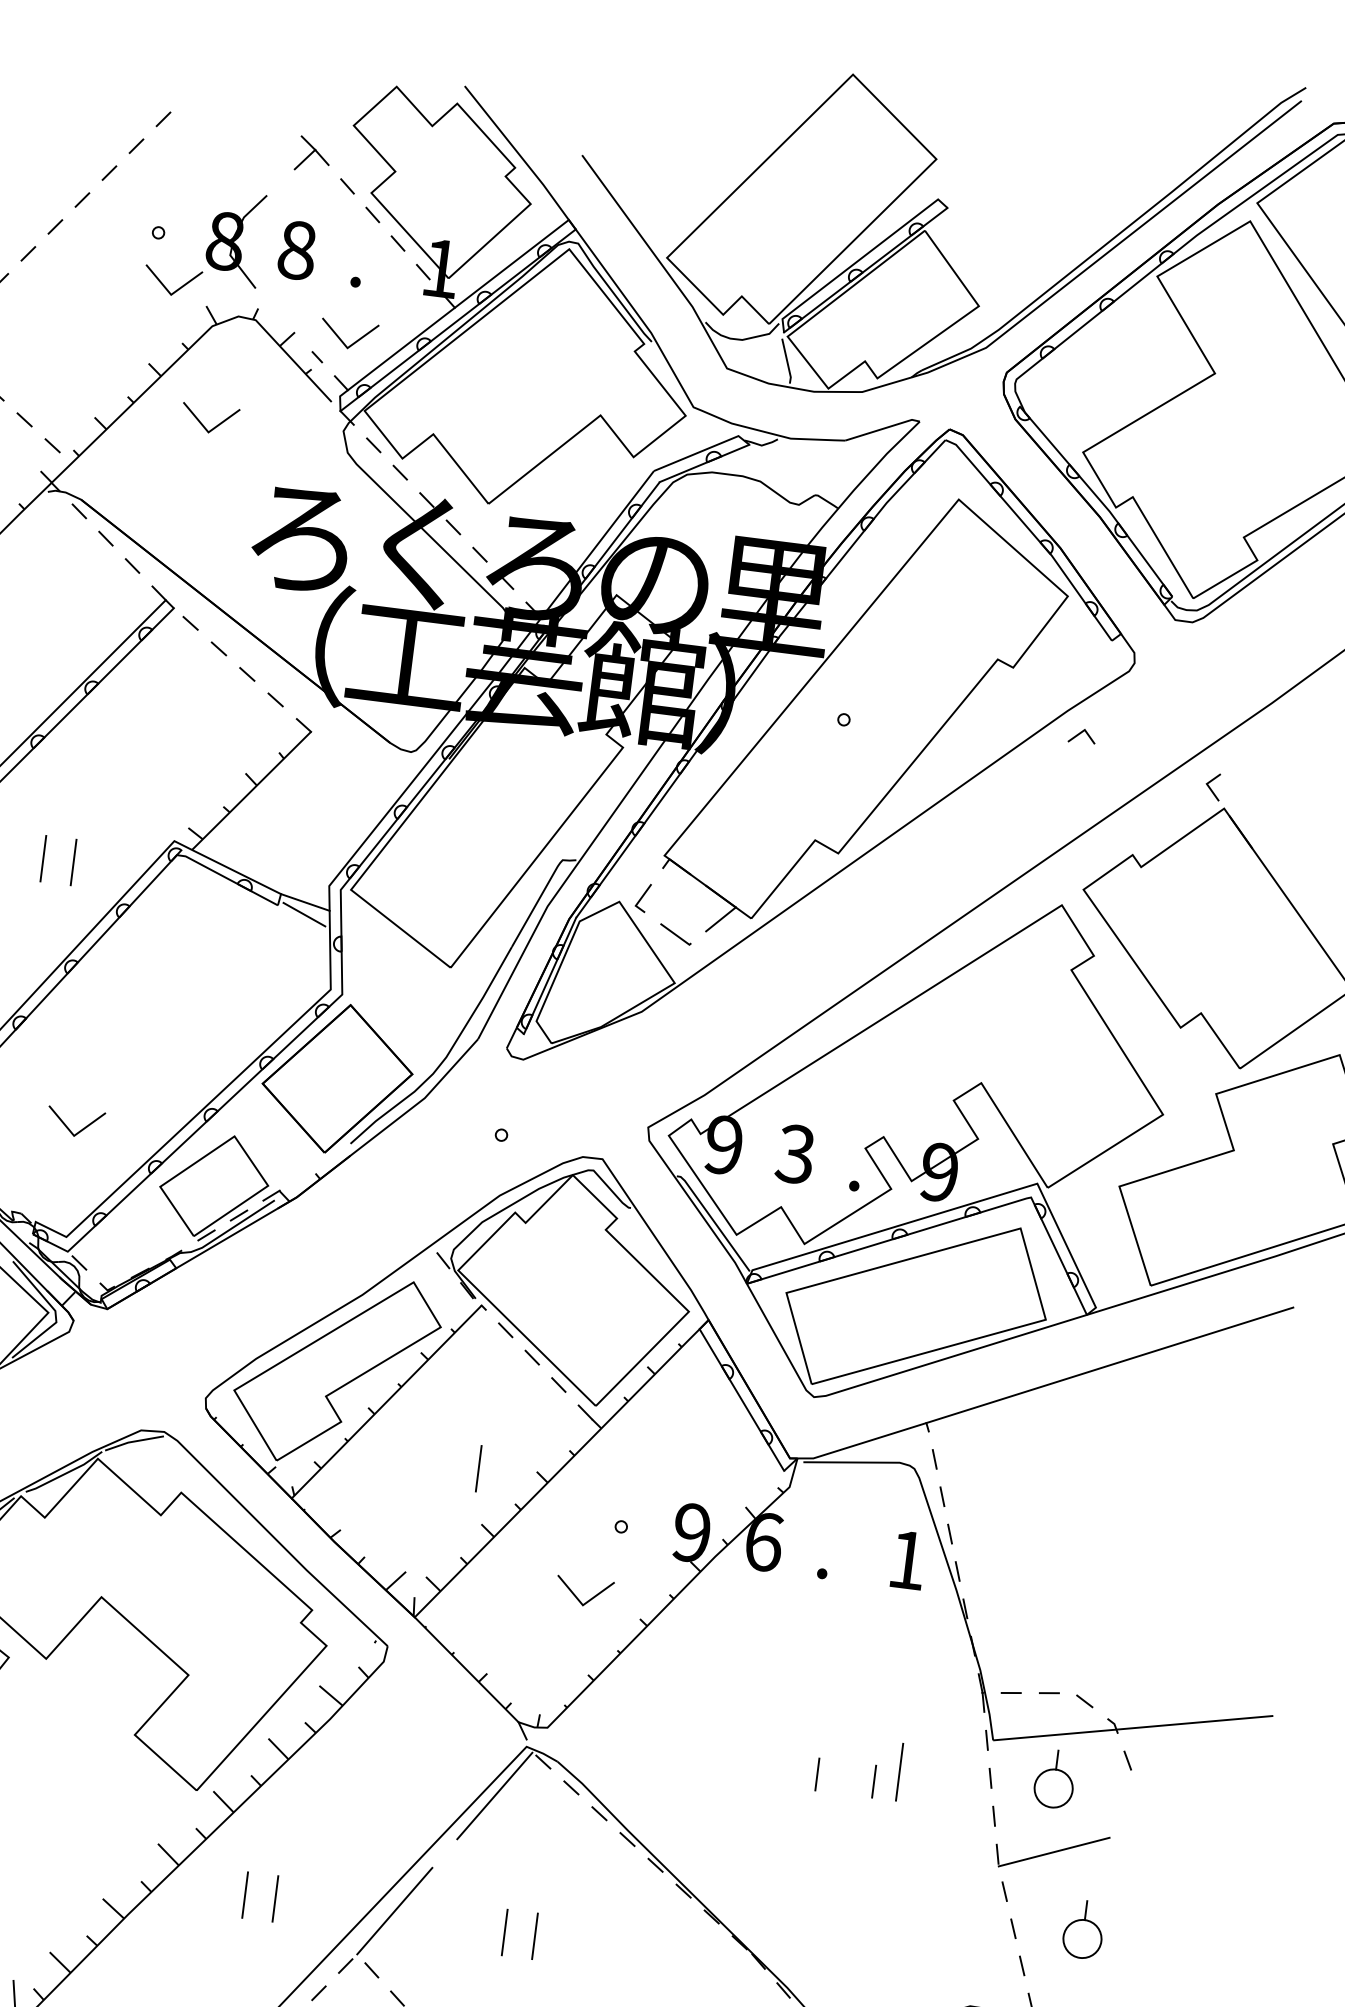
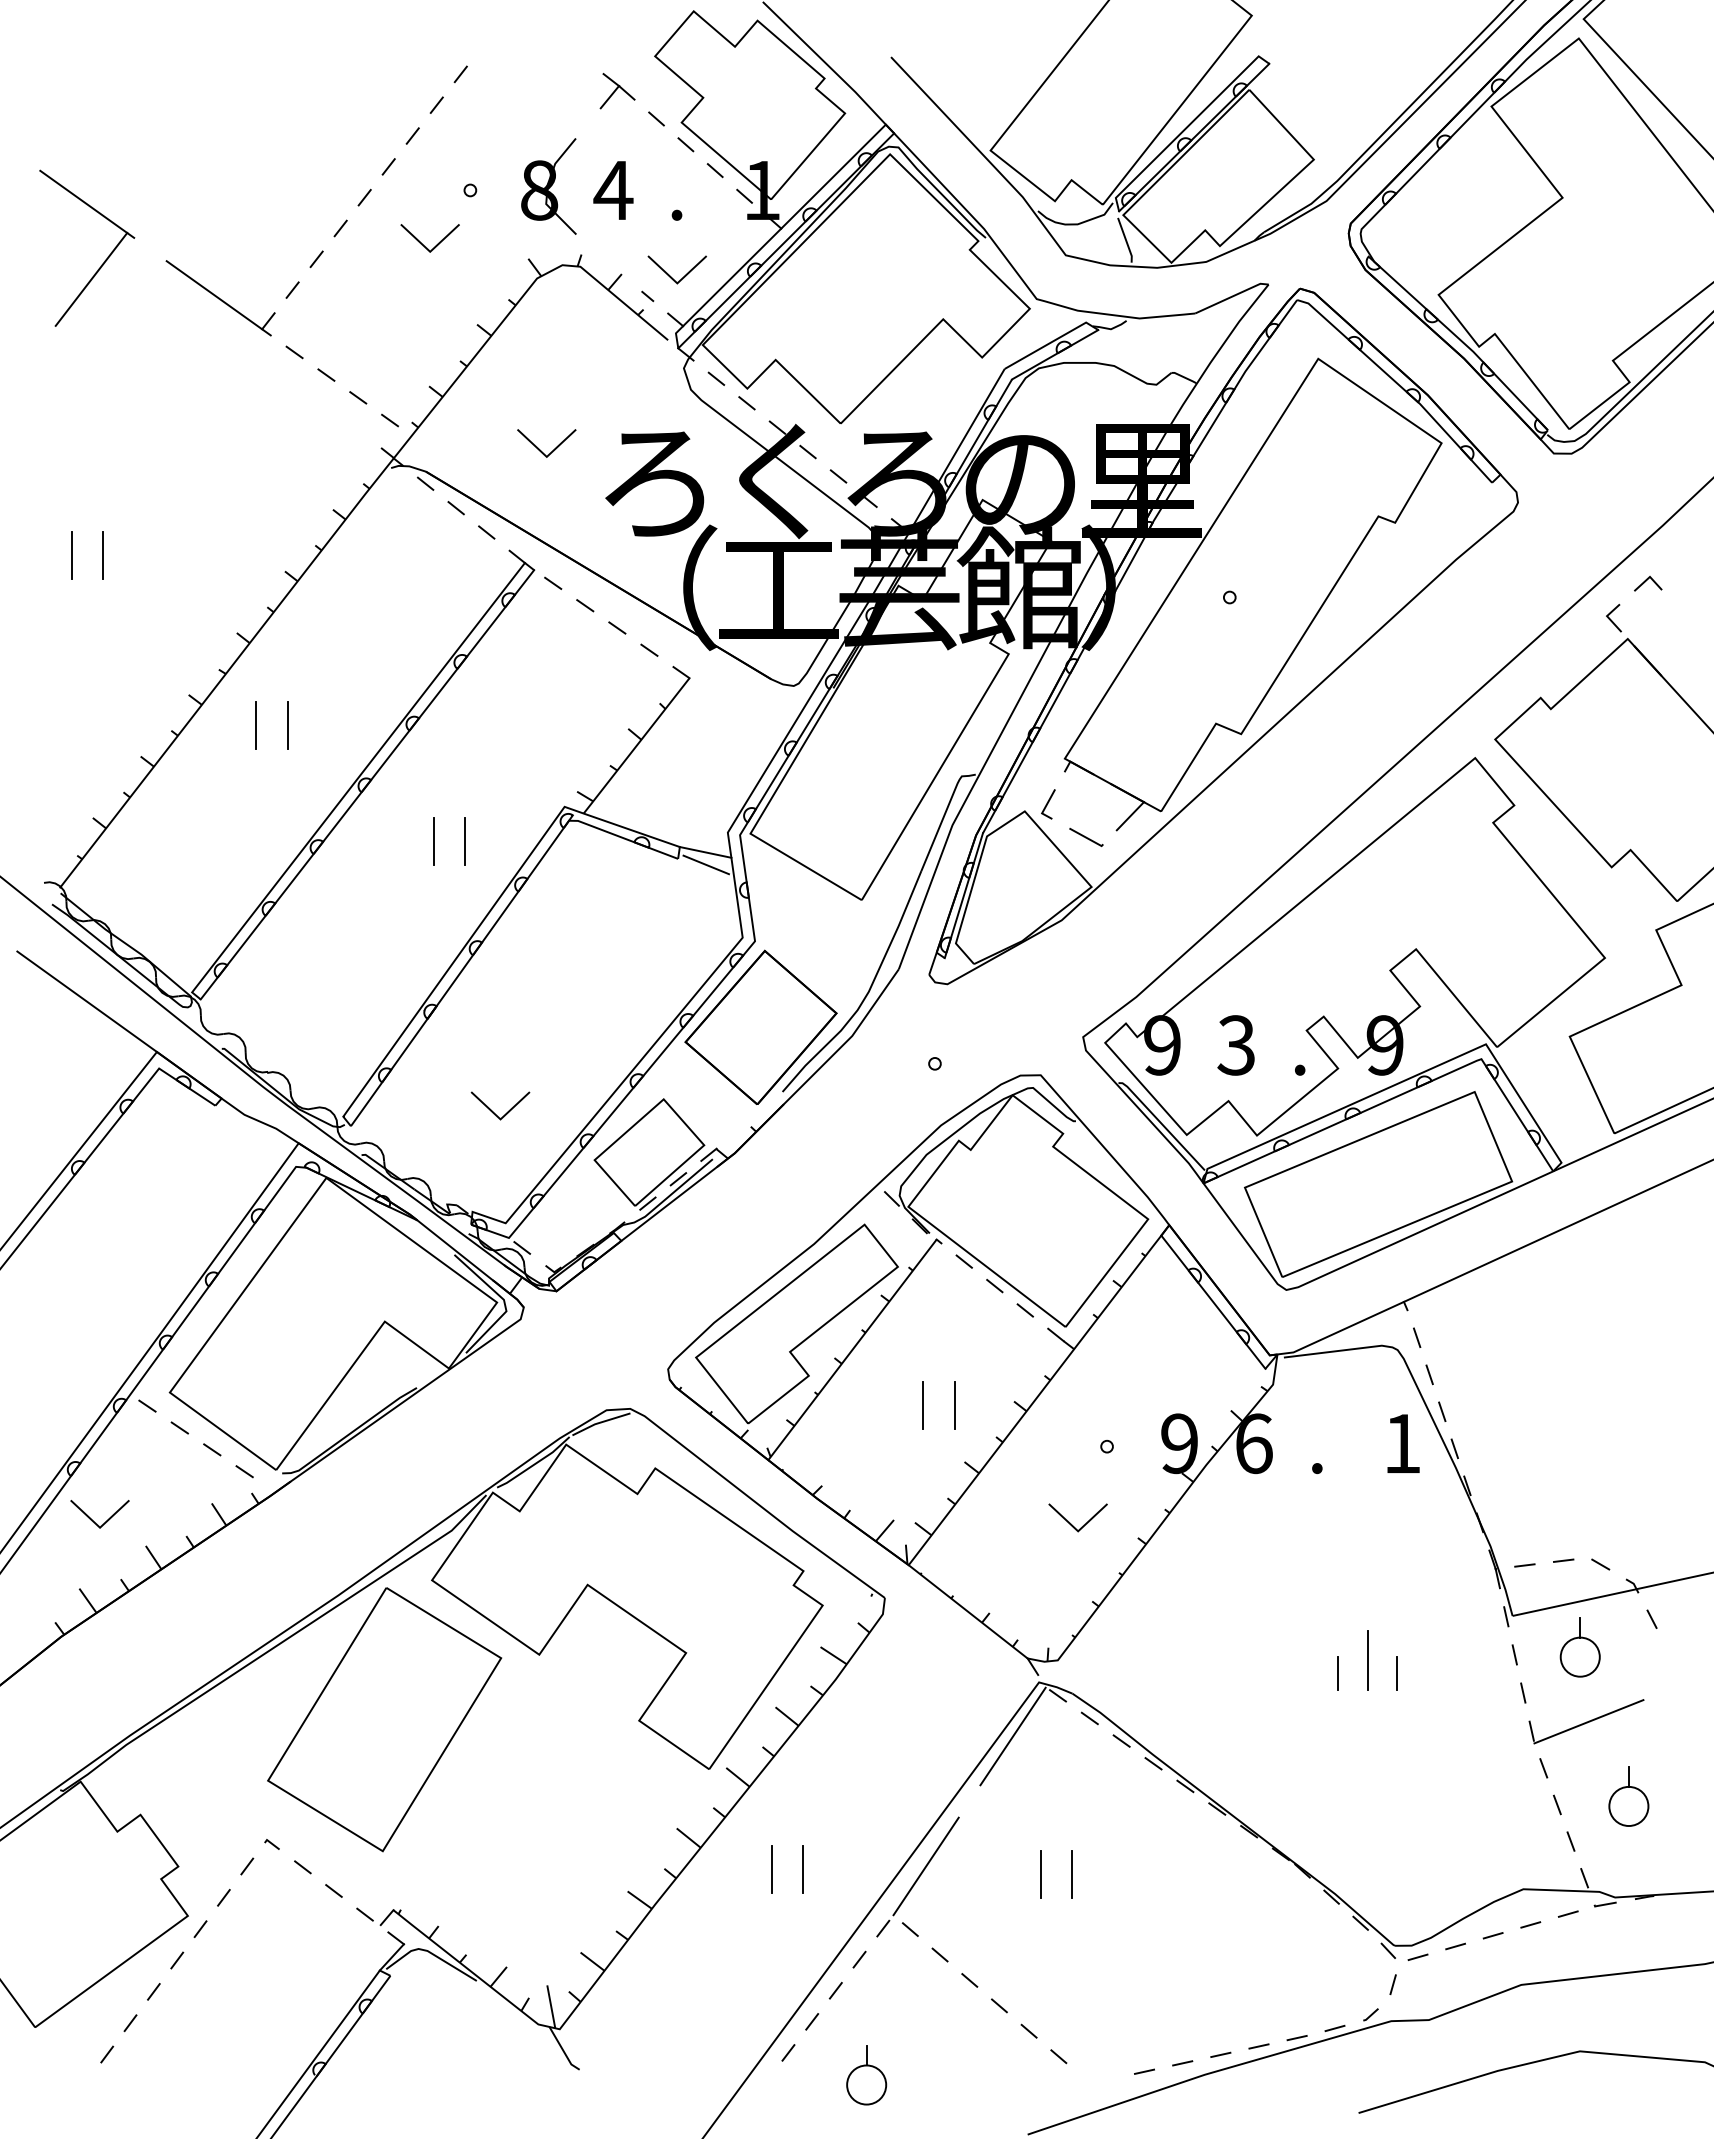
text: (297, 250) -> (613, 190), 8 -> 4
line: (165, 286) -> (423, 244), moved
line: (203, 424) -> (540, 449), moved
line: (1080, 733) -> (1646, 581), moved
line: (448, 1464) -> (923, 1405), added
line: (899, 1772) -> (1367, 1660), moved

